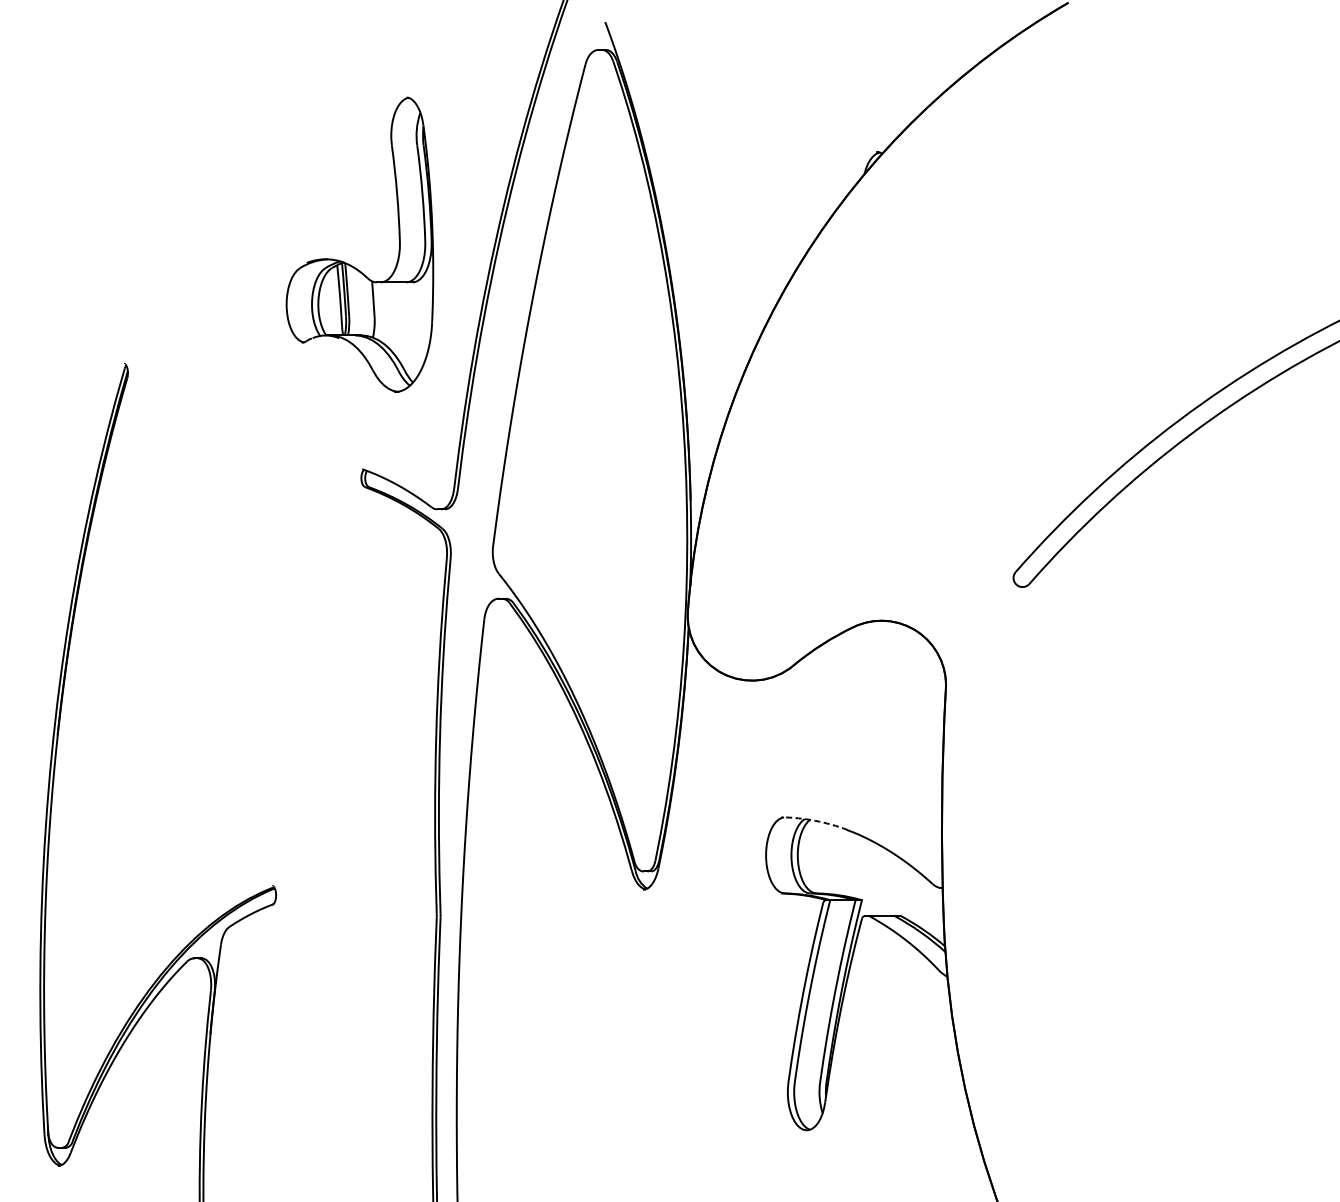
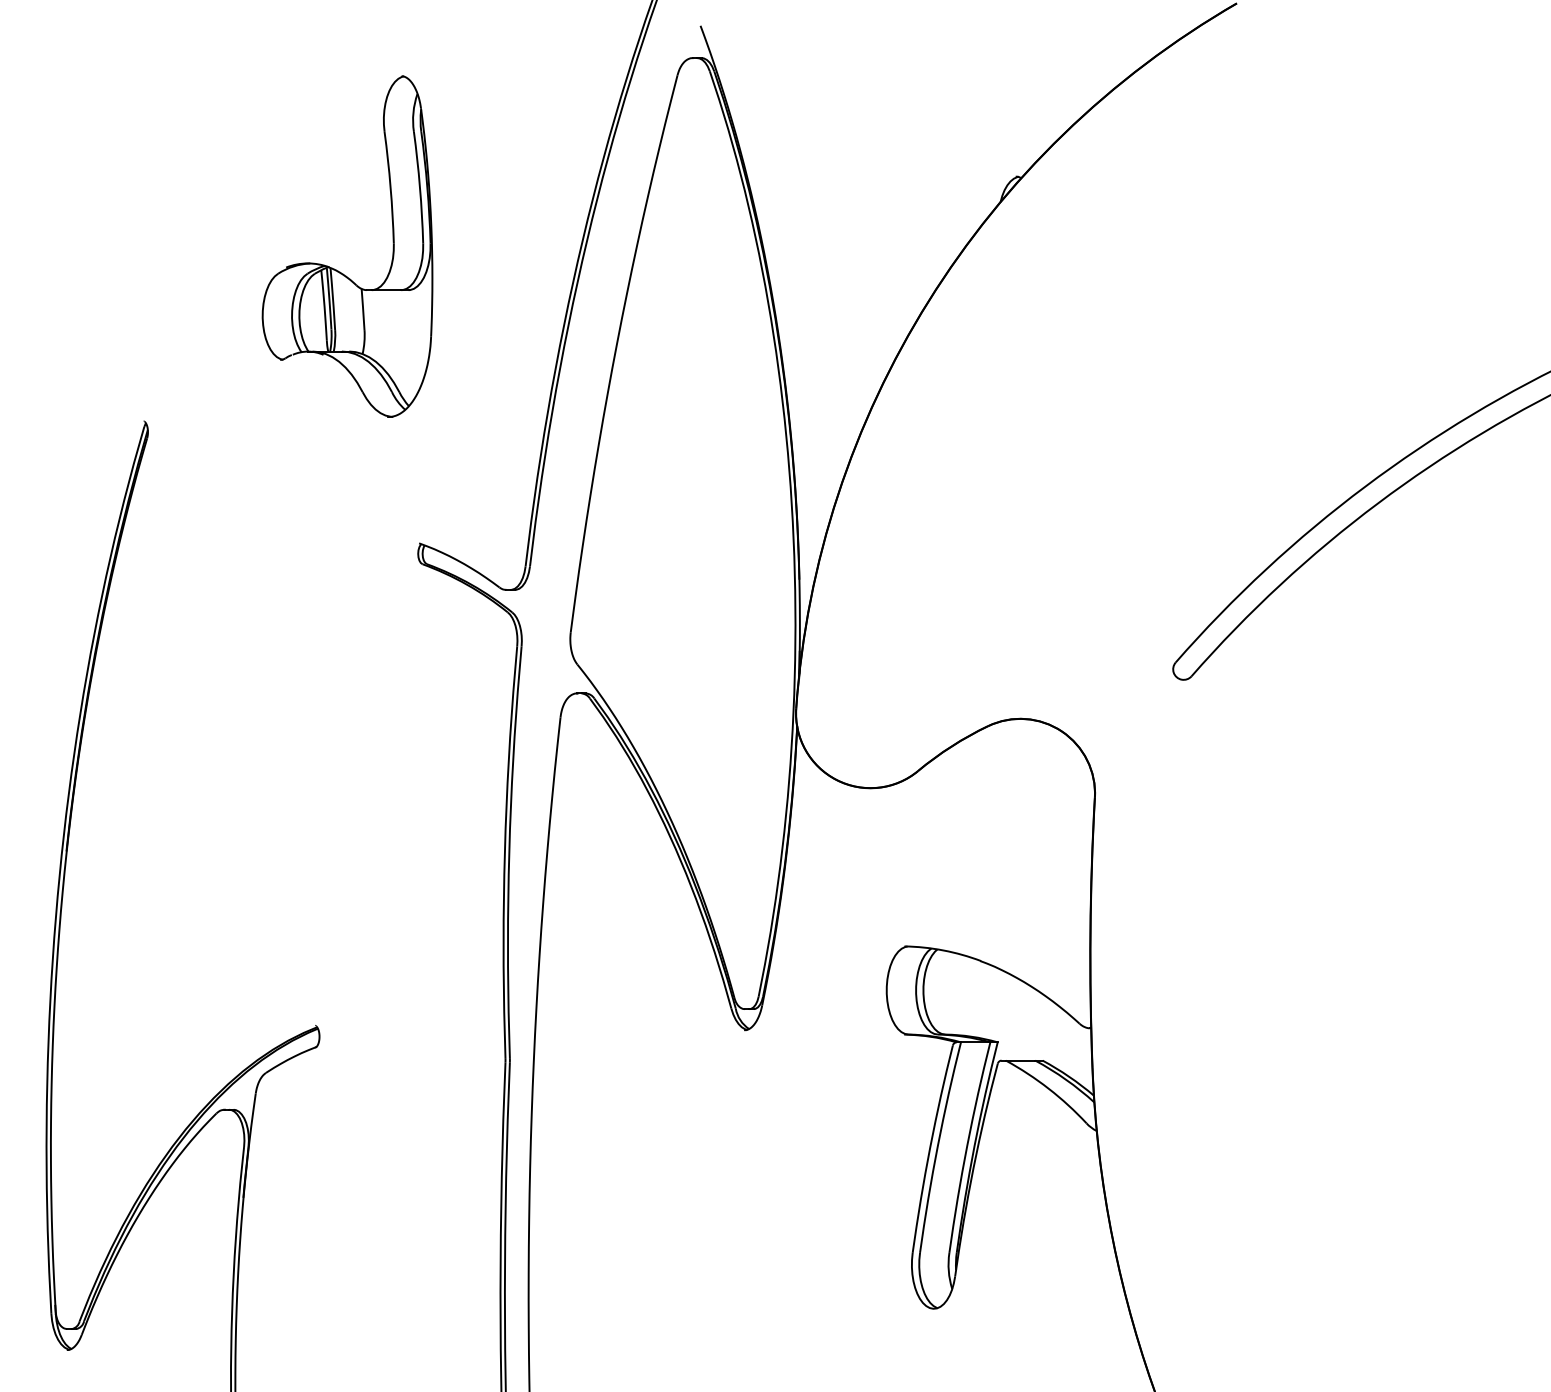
part: (350, 264) -> (336, 269), moved
arc: (815, 820) -> (943, 950), dashed -> solid

